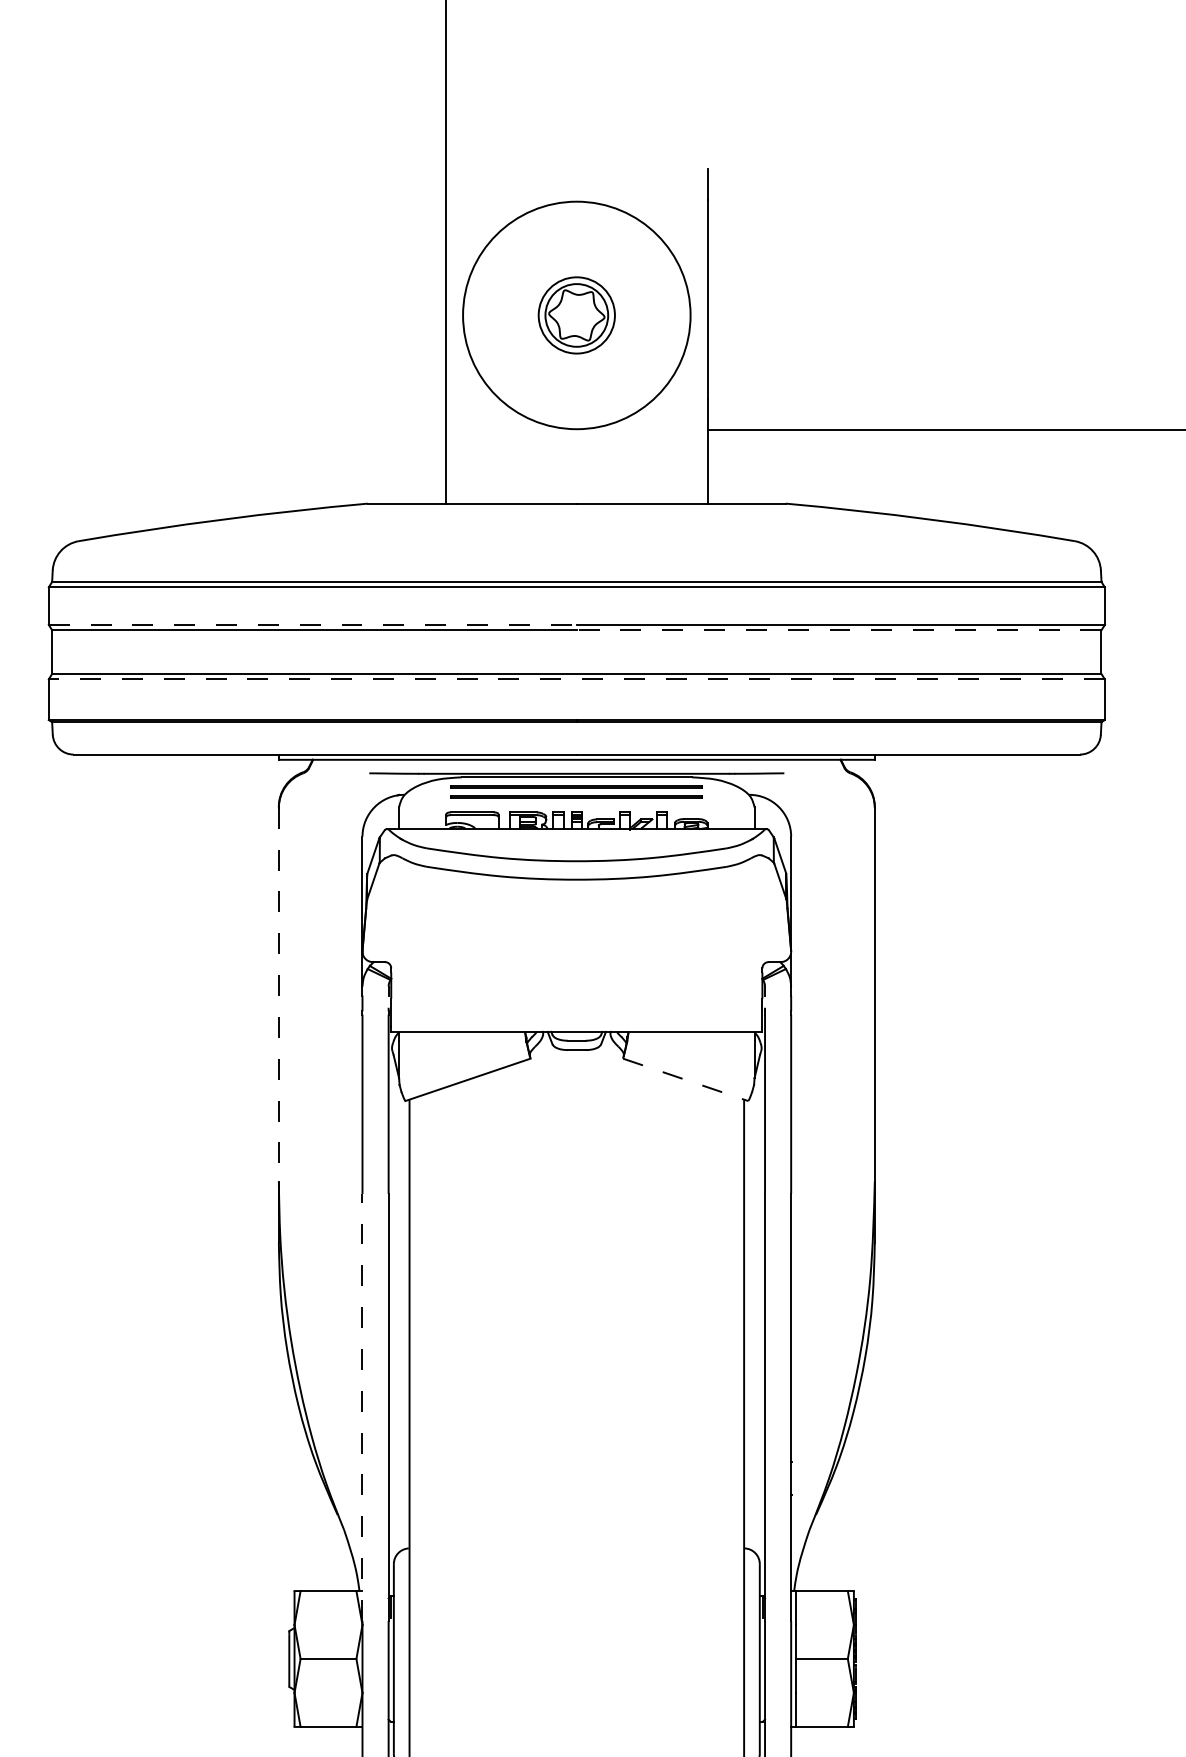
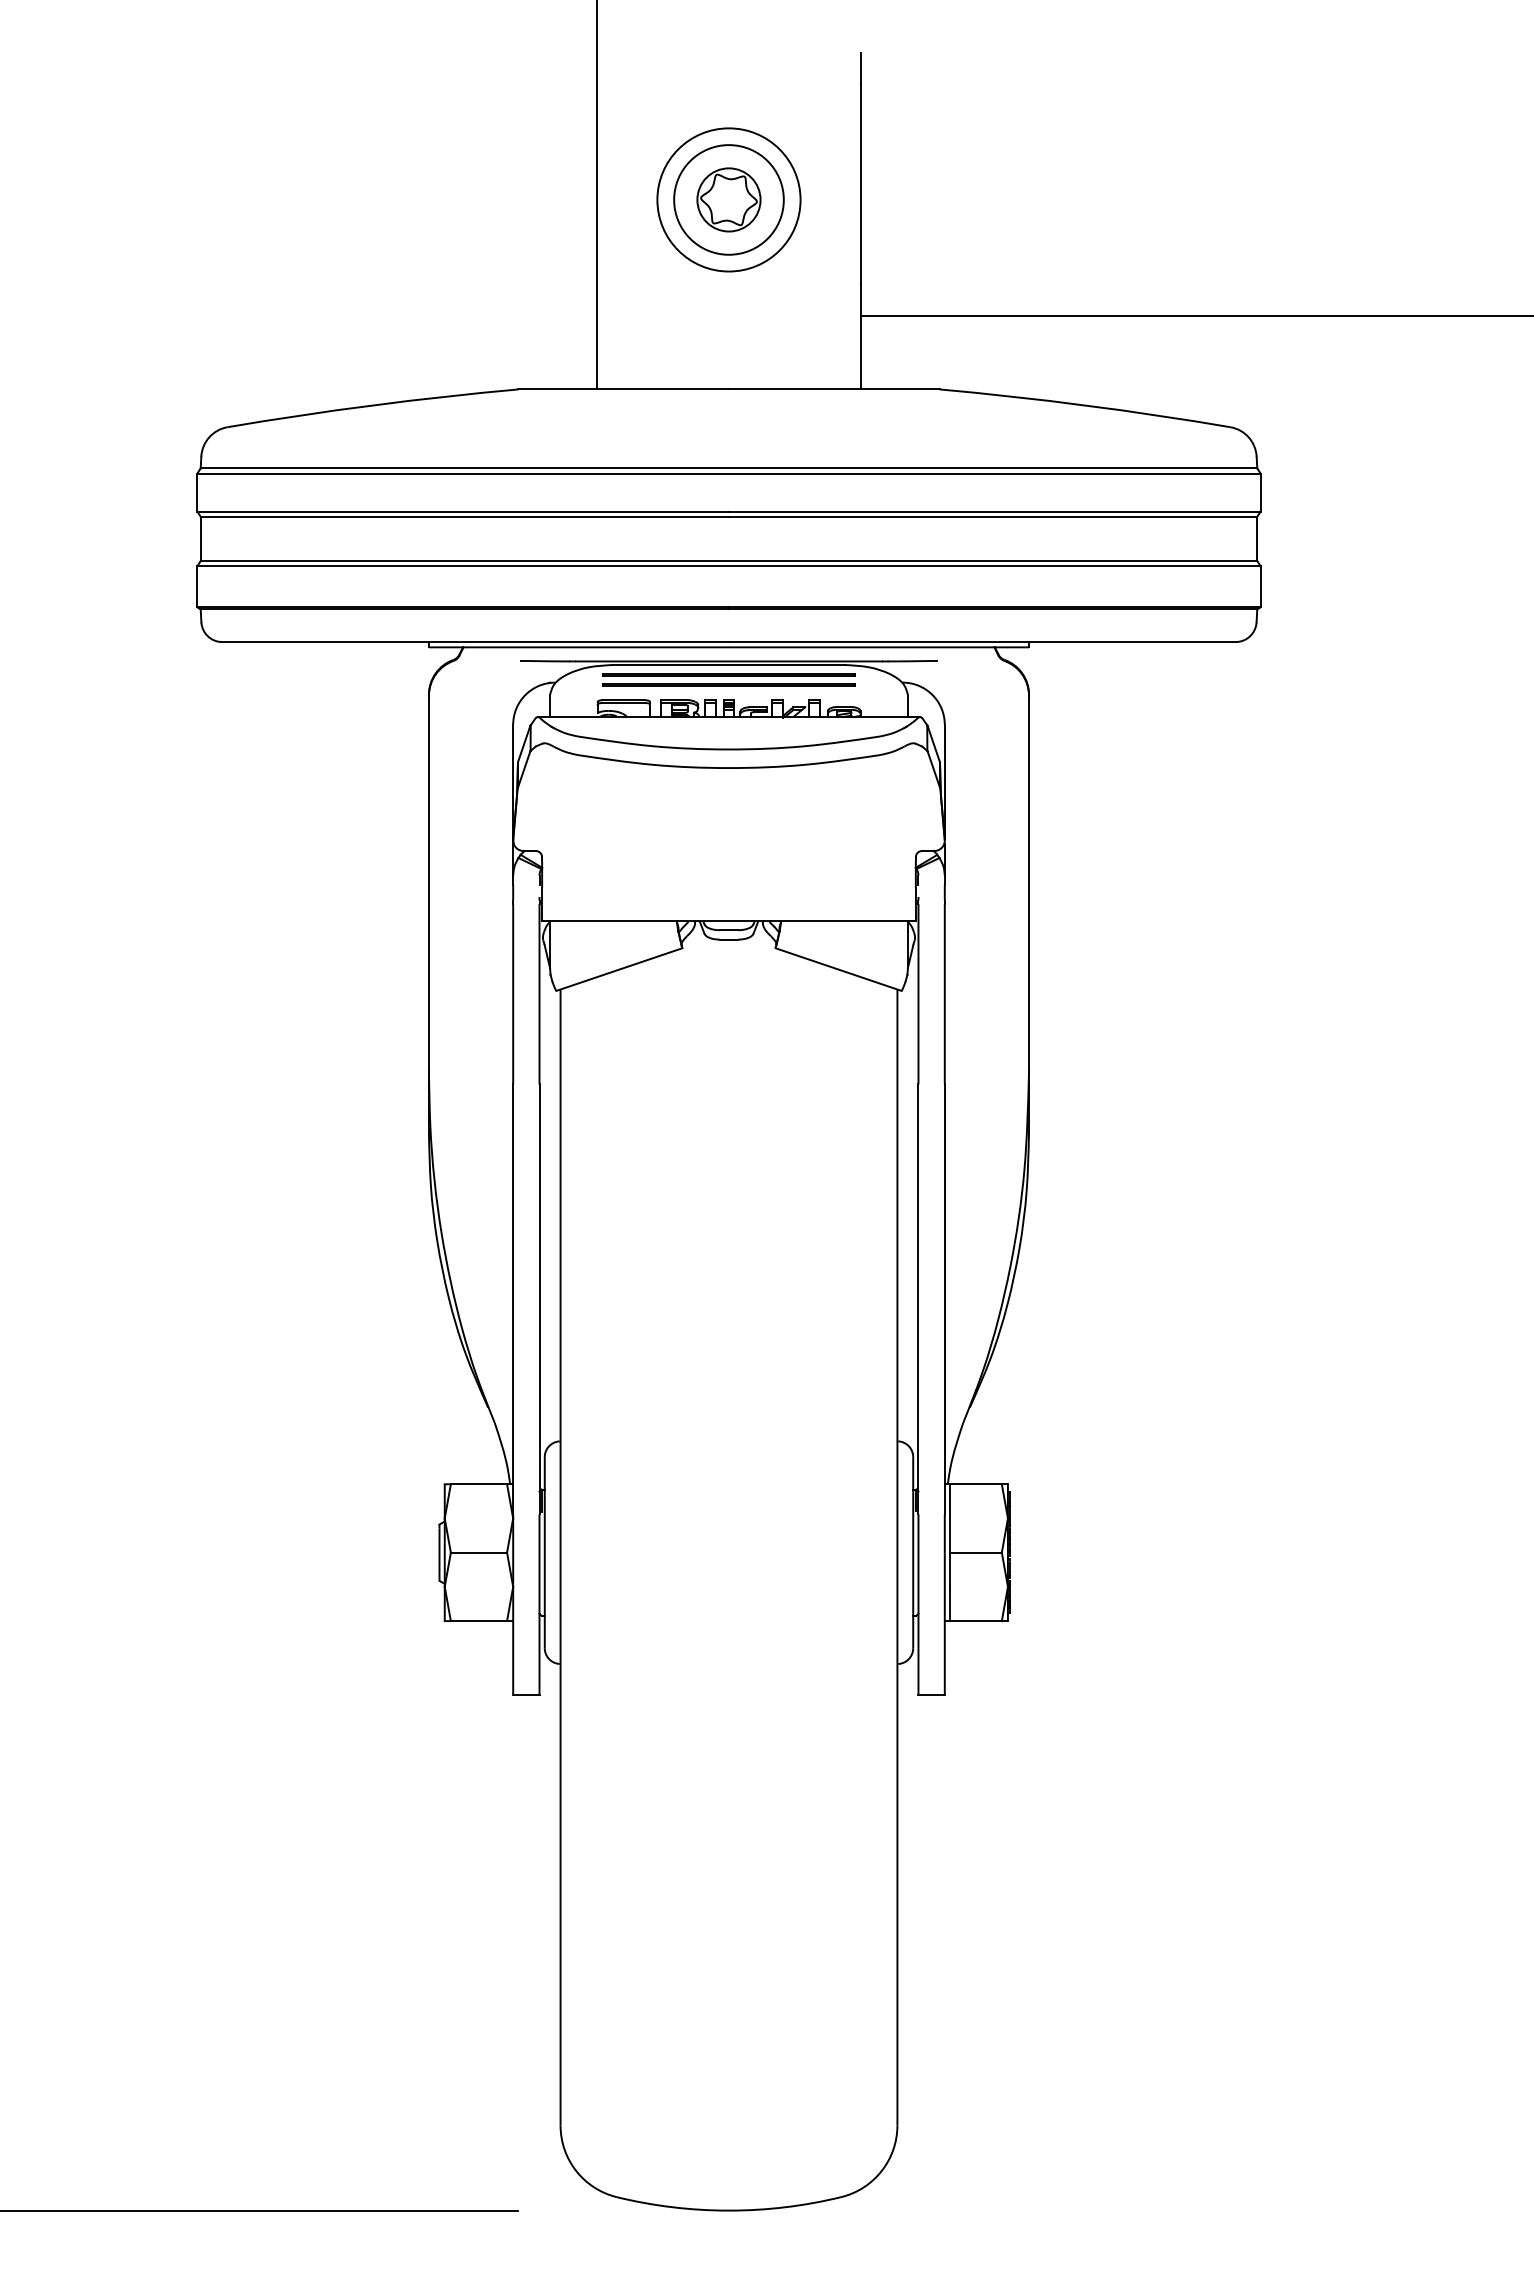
circle: (576, 315) -> (728, 199), size x0.62
circle: (576, 315) -> (728, 199), size x1.43
line: (313, 624) -> (463, 511), dashed -> solid
line: (838, 630) -> (992, 517), dashed -> solid
line: (576, 679) -> (728, 566), dashed -> solid
line: (278, 995) -> (428, 884), dashed -> solid
line: (686, 1079) -> (839, 969), dashed -> solid
line: (362, 1407) -> (513, 1299), dashed -> solid

